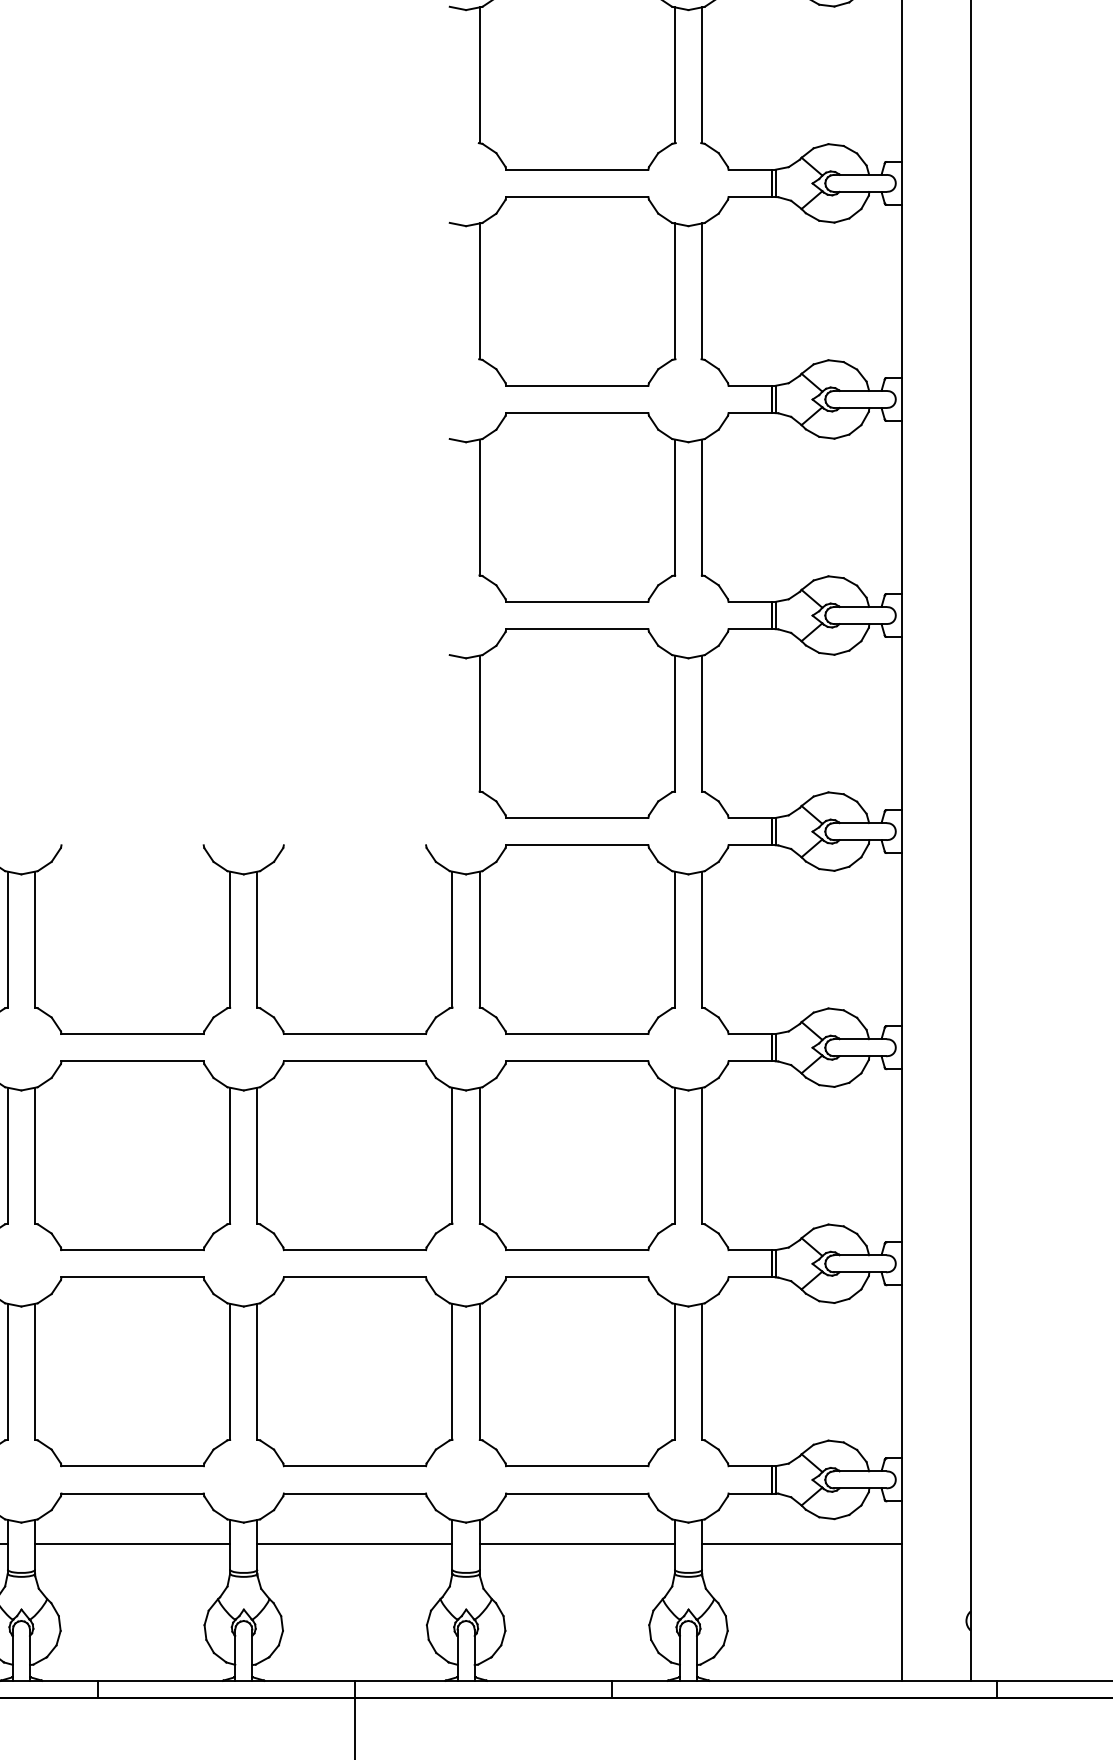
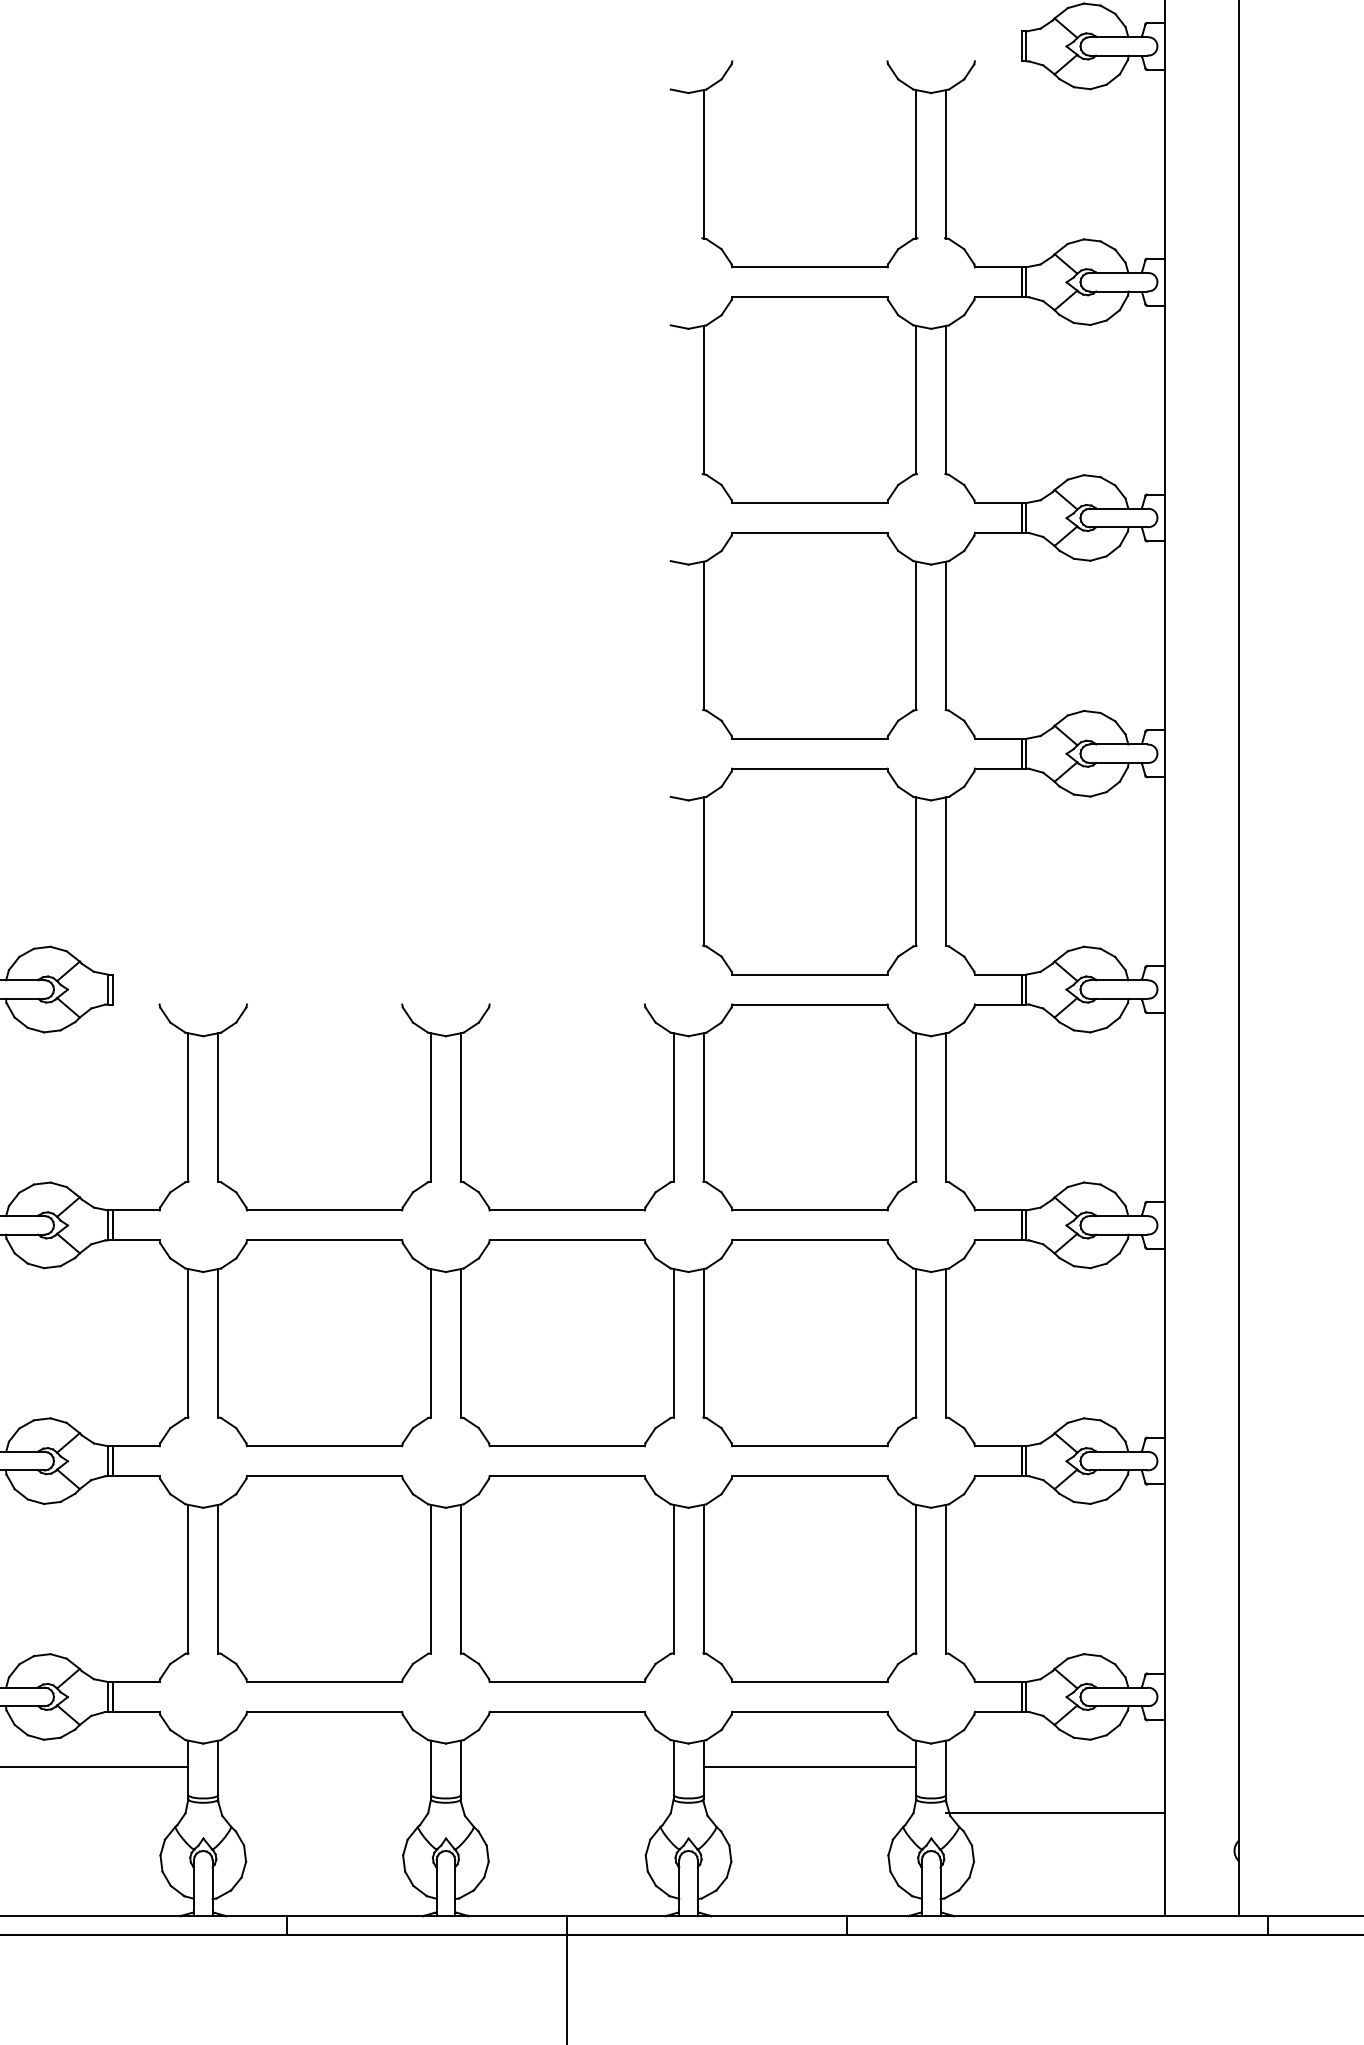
line: (132, 1543) -> (324, 1766), removed
line: (354, 1543) -> (566, 1766), removed
line: (802, 1543) -> (1055, 1812), moved

